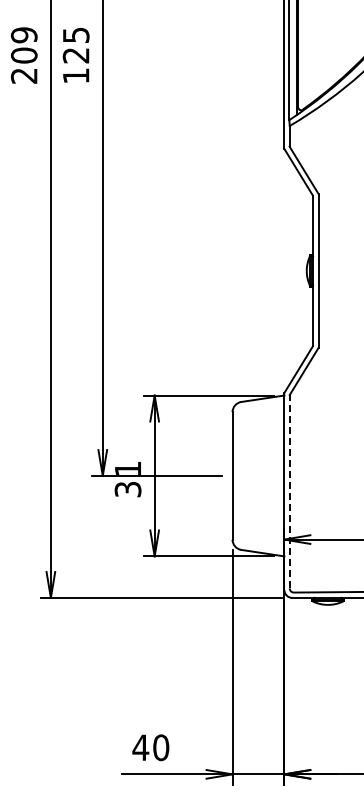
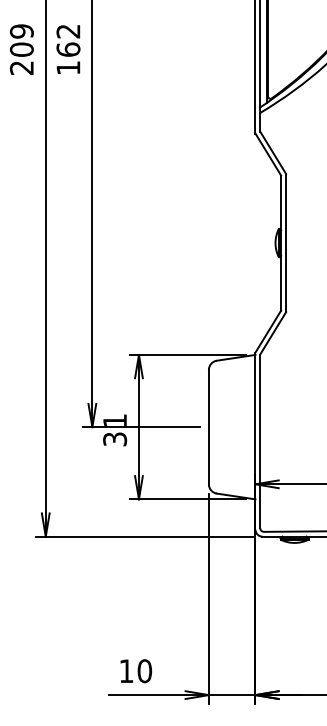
text: (75, 45) -> (67, 40), 125 -> 162
line: (289, 491) -> (260, 441), dashed -> solid
text: (140, 747) -> (126, 670), 40 -> 10

